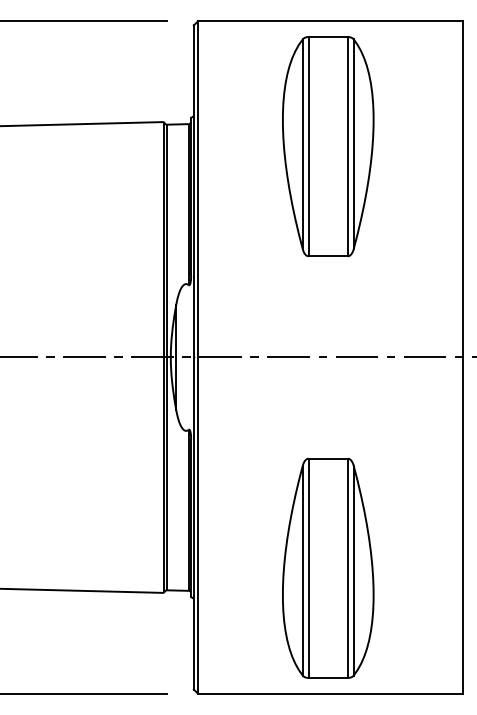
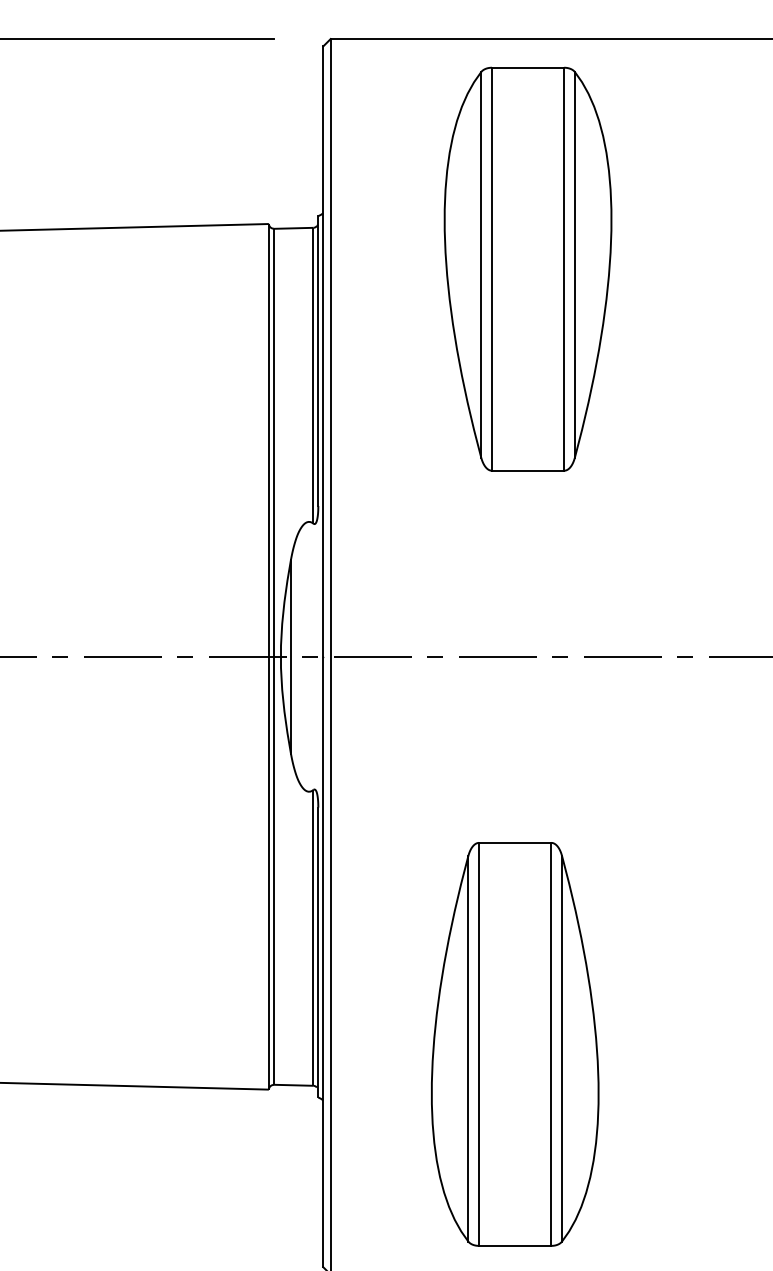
part: (328, 146) -> (528, 268), moved
part: (328, 567) -> (515, 1042), moved

